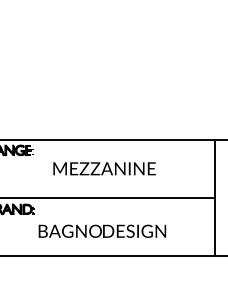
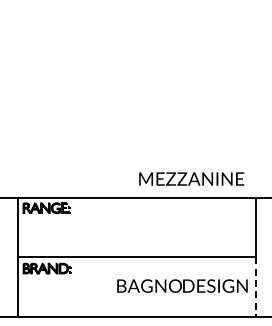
text: (104, 168) -> (191, 178), moved
line: (214, 226) -> (255, 286), solid -> dashed
text: (102, 230) -> (182, 285), moved

